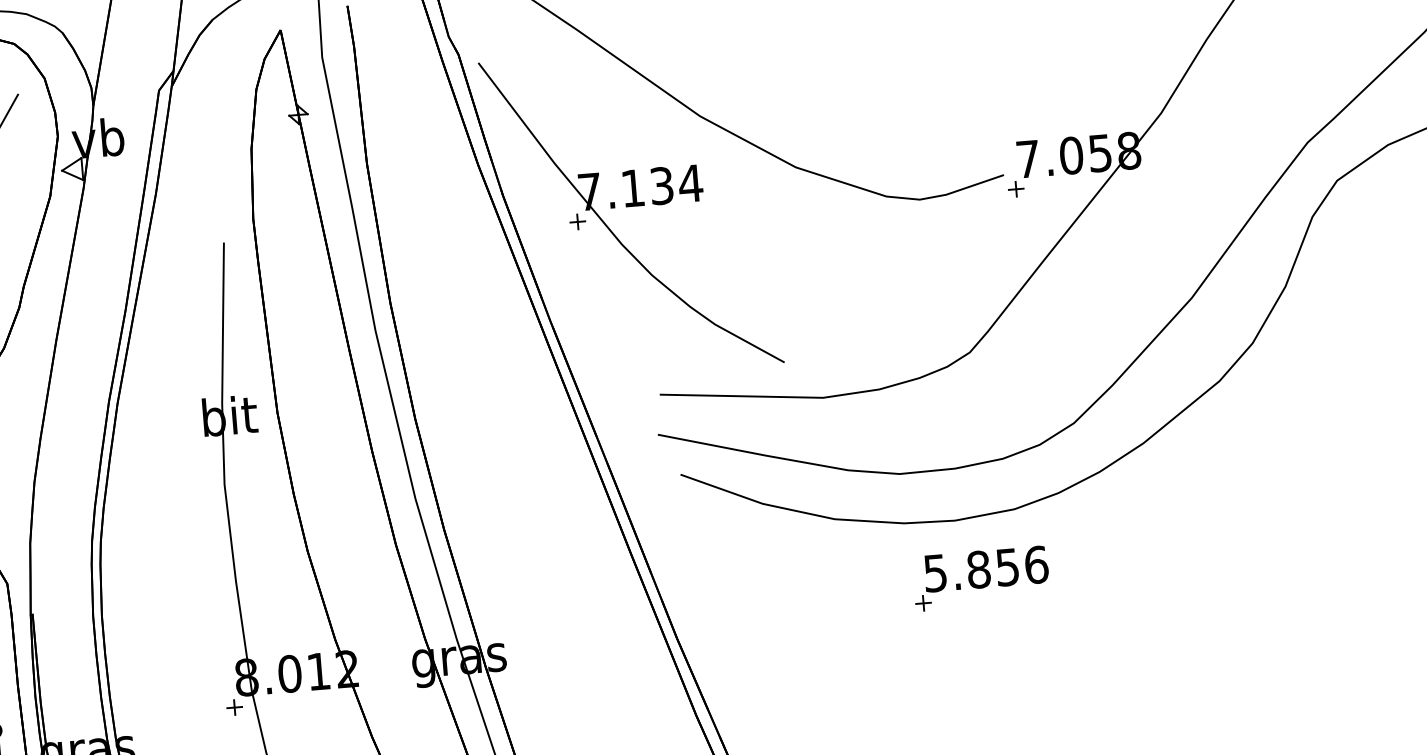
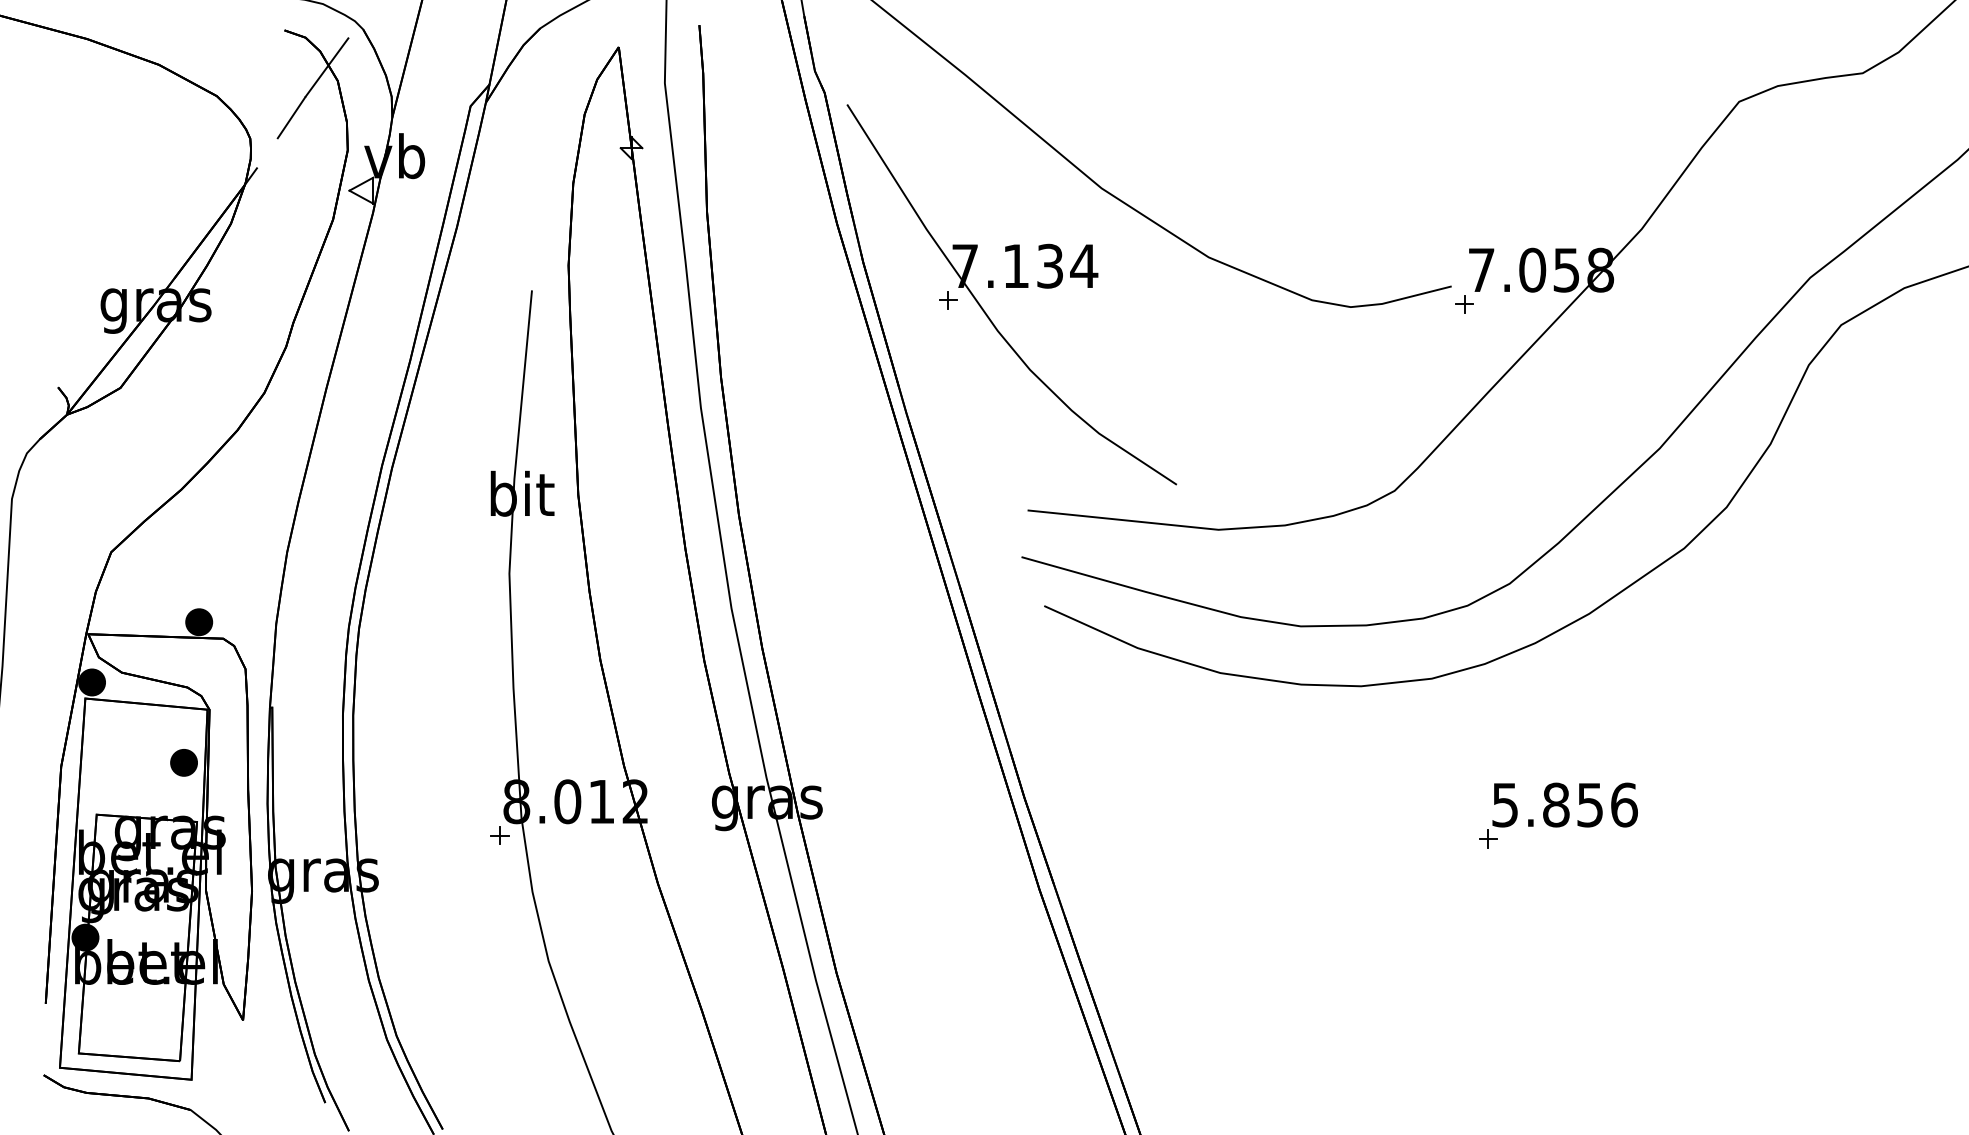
line: (34, 67) -> (326, 67), added
part: (981, 578) -> (1558, 815), moved

